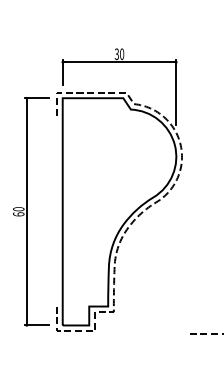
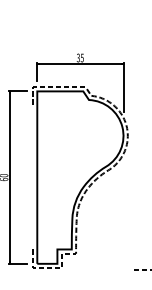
text: (122, 53) -> (82, 57), 30 -> 35

